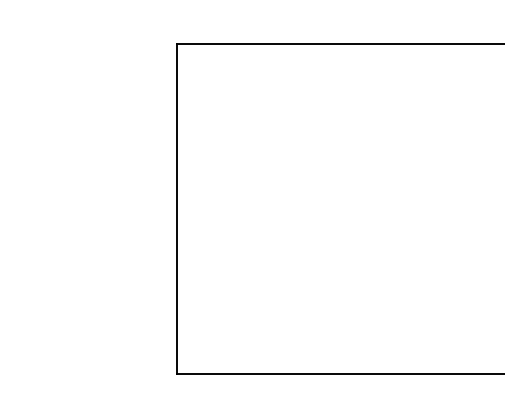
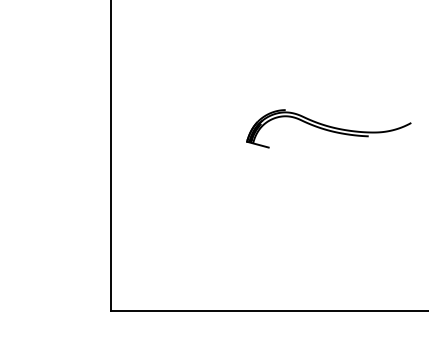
part: (394, 190) -> (327, 128), added

